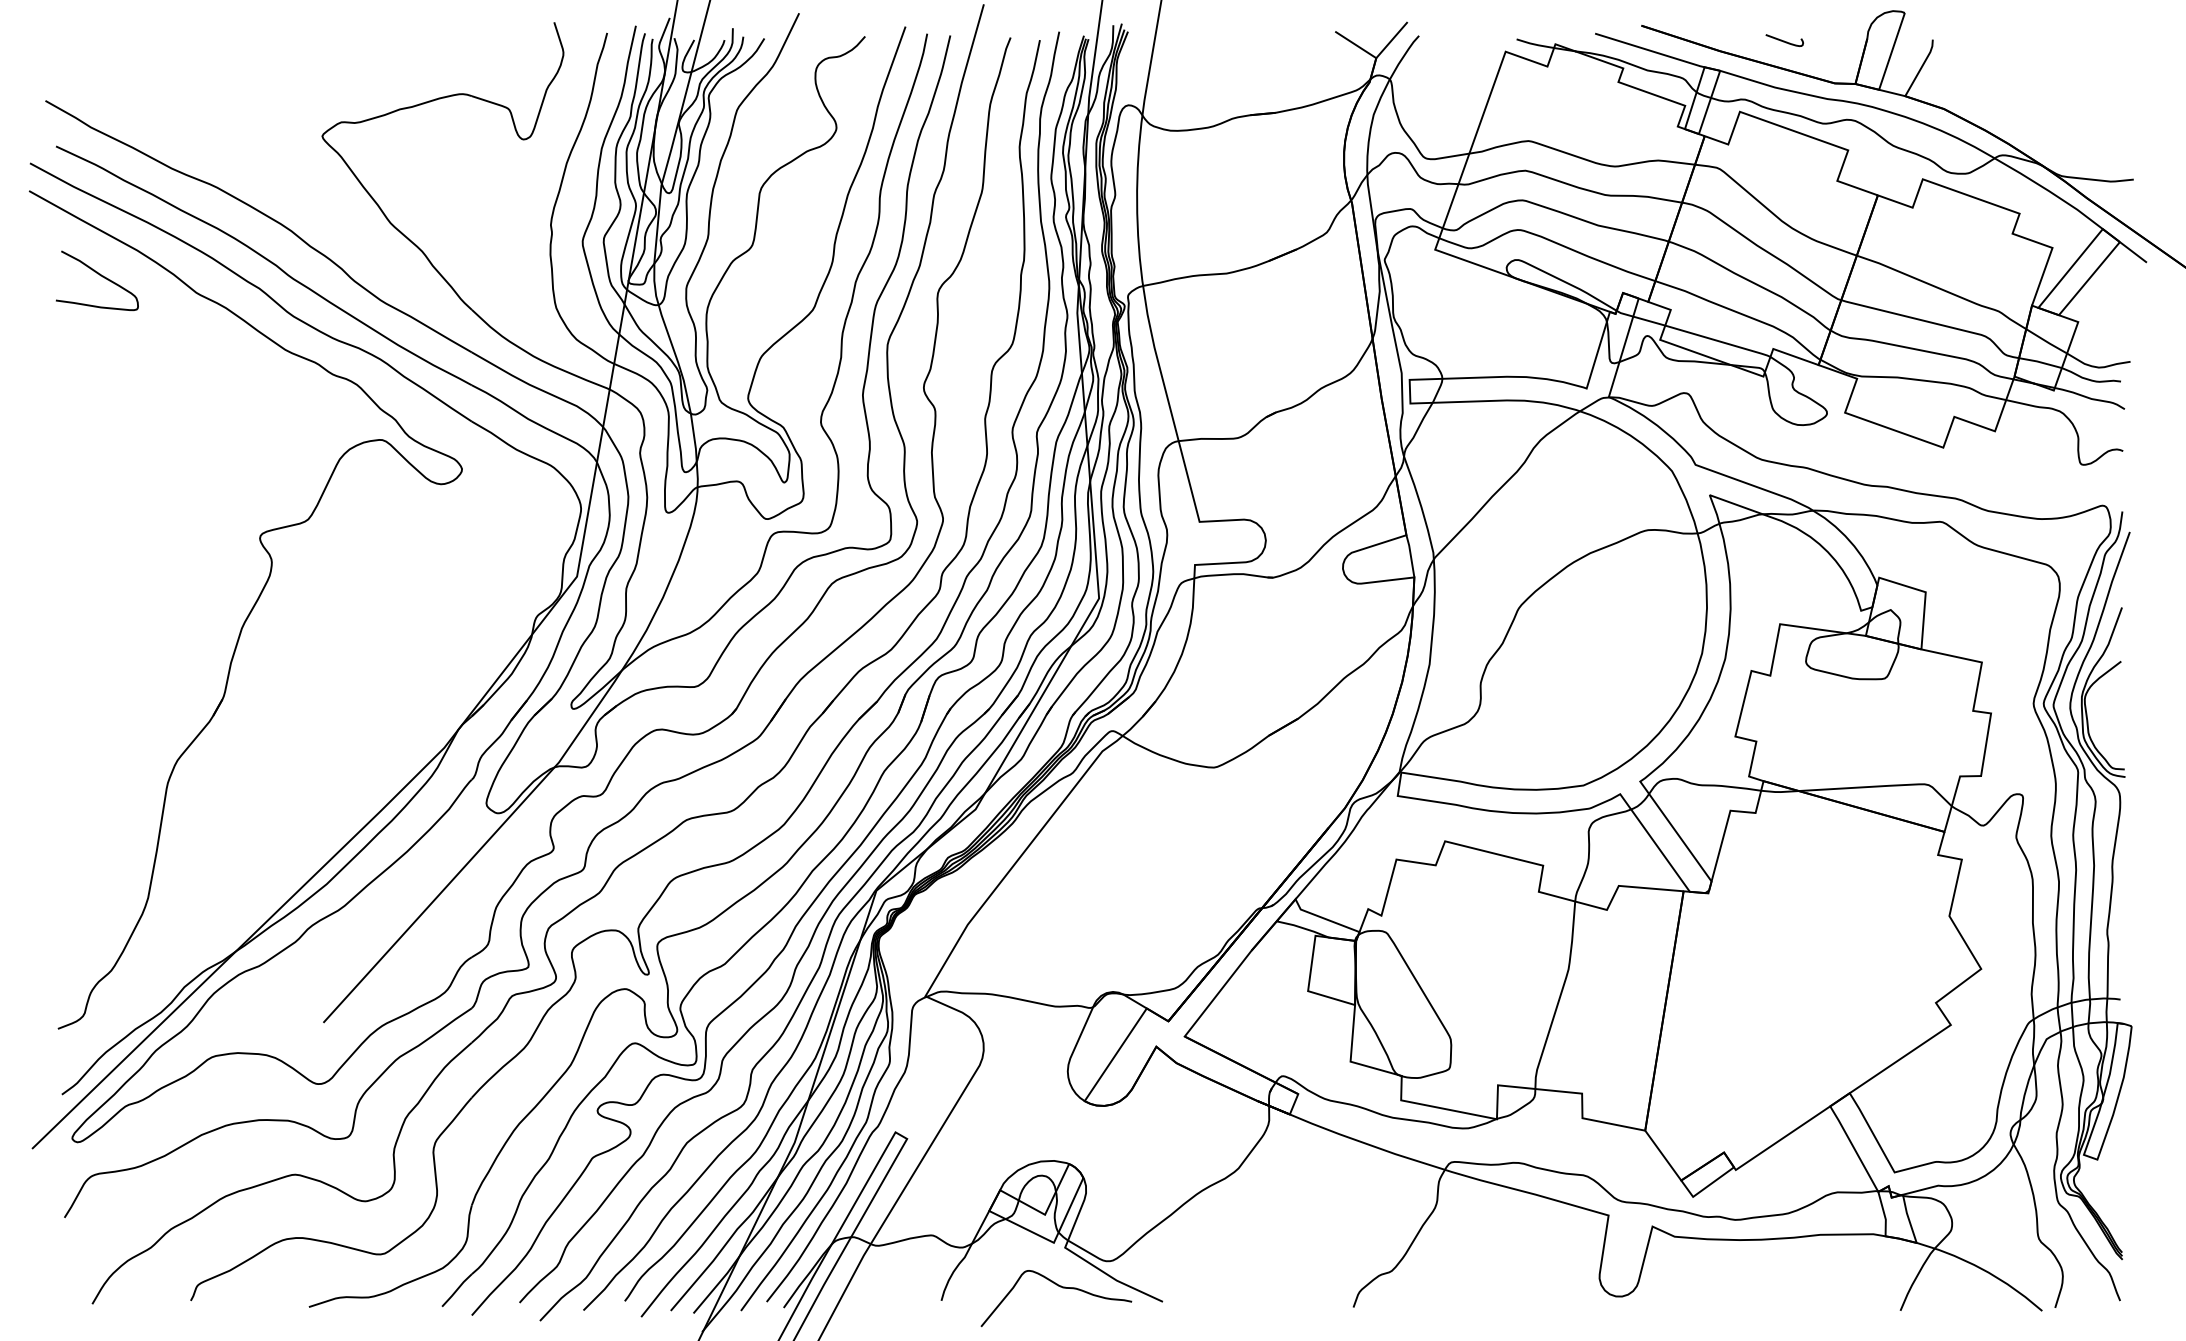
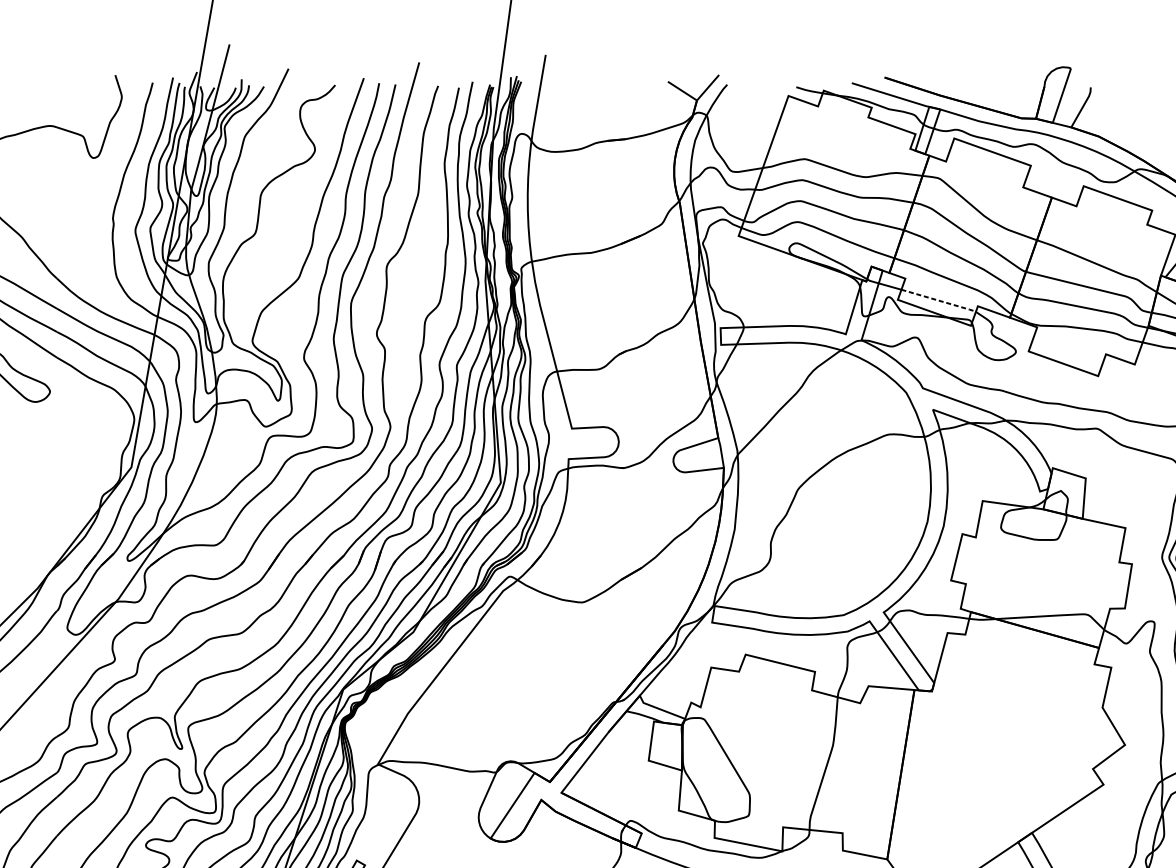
curve: (1784, 40) -> (985, 88), removed
line: (1719, 341) -> (939, 300), solid -> dashed

